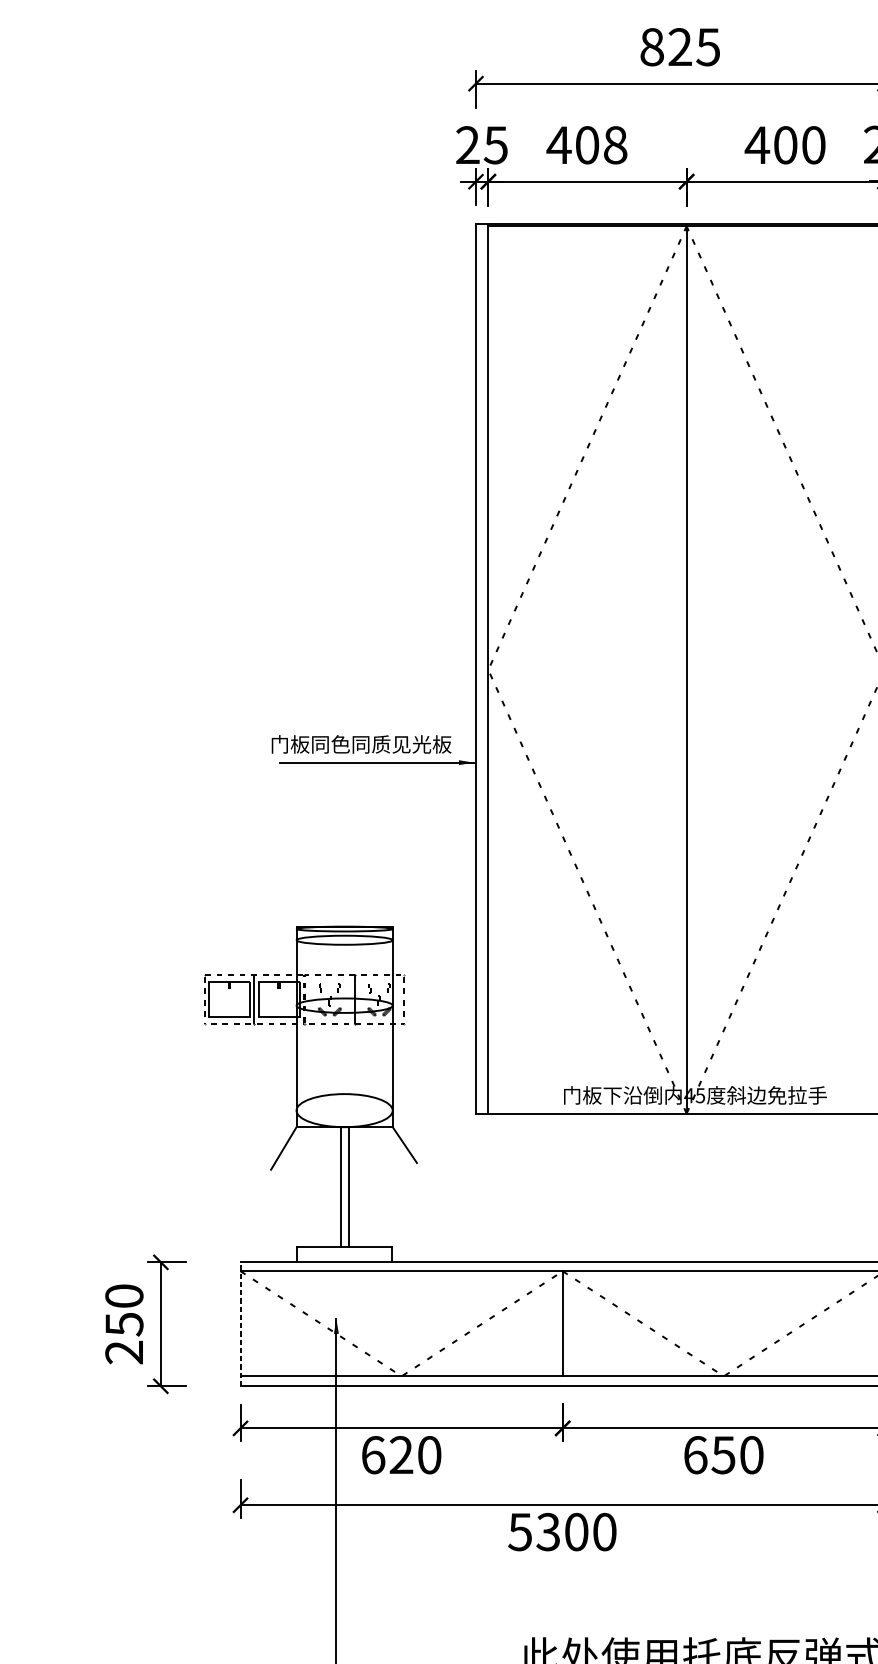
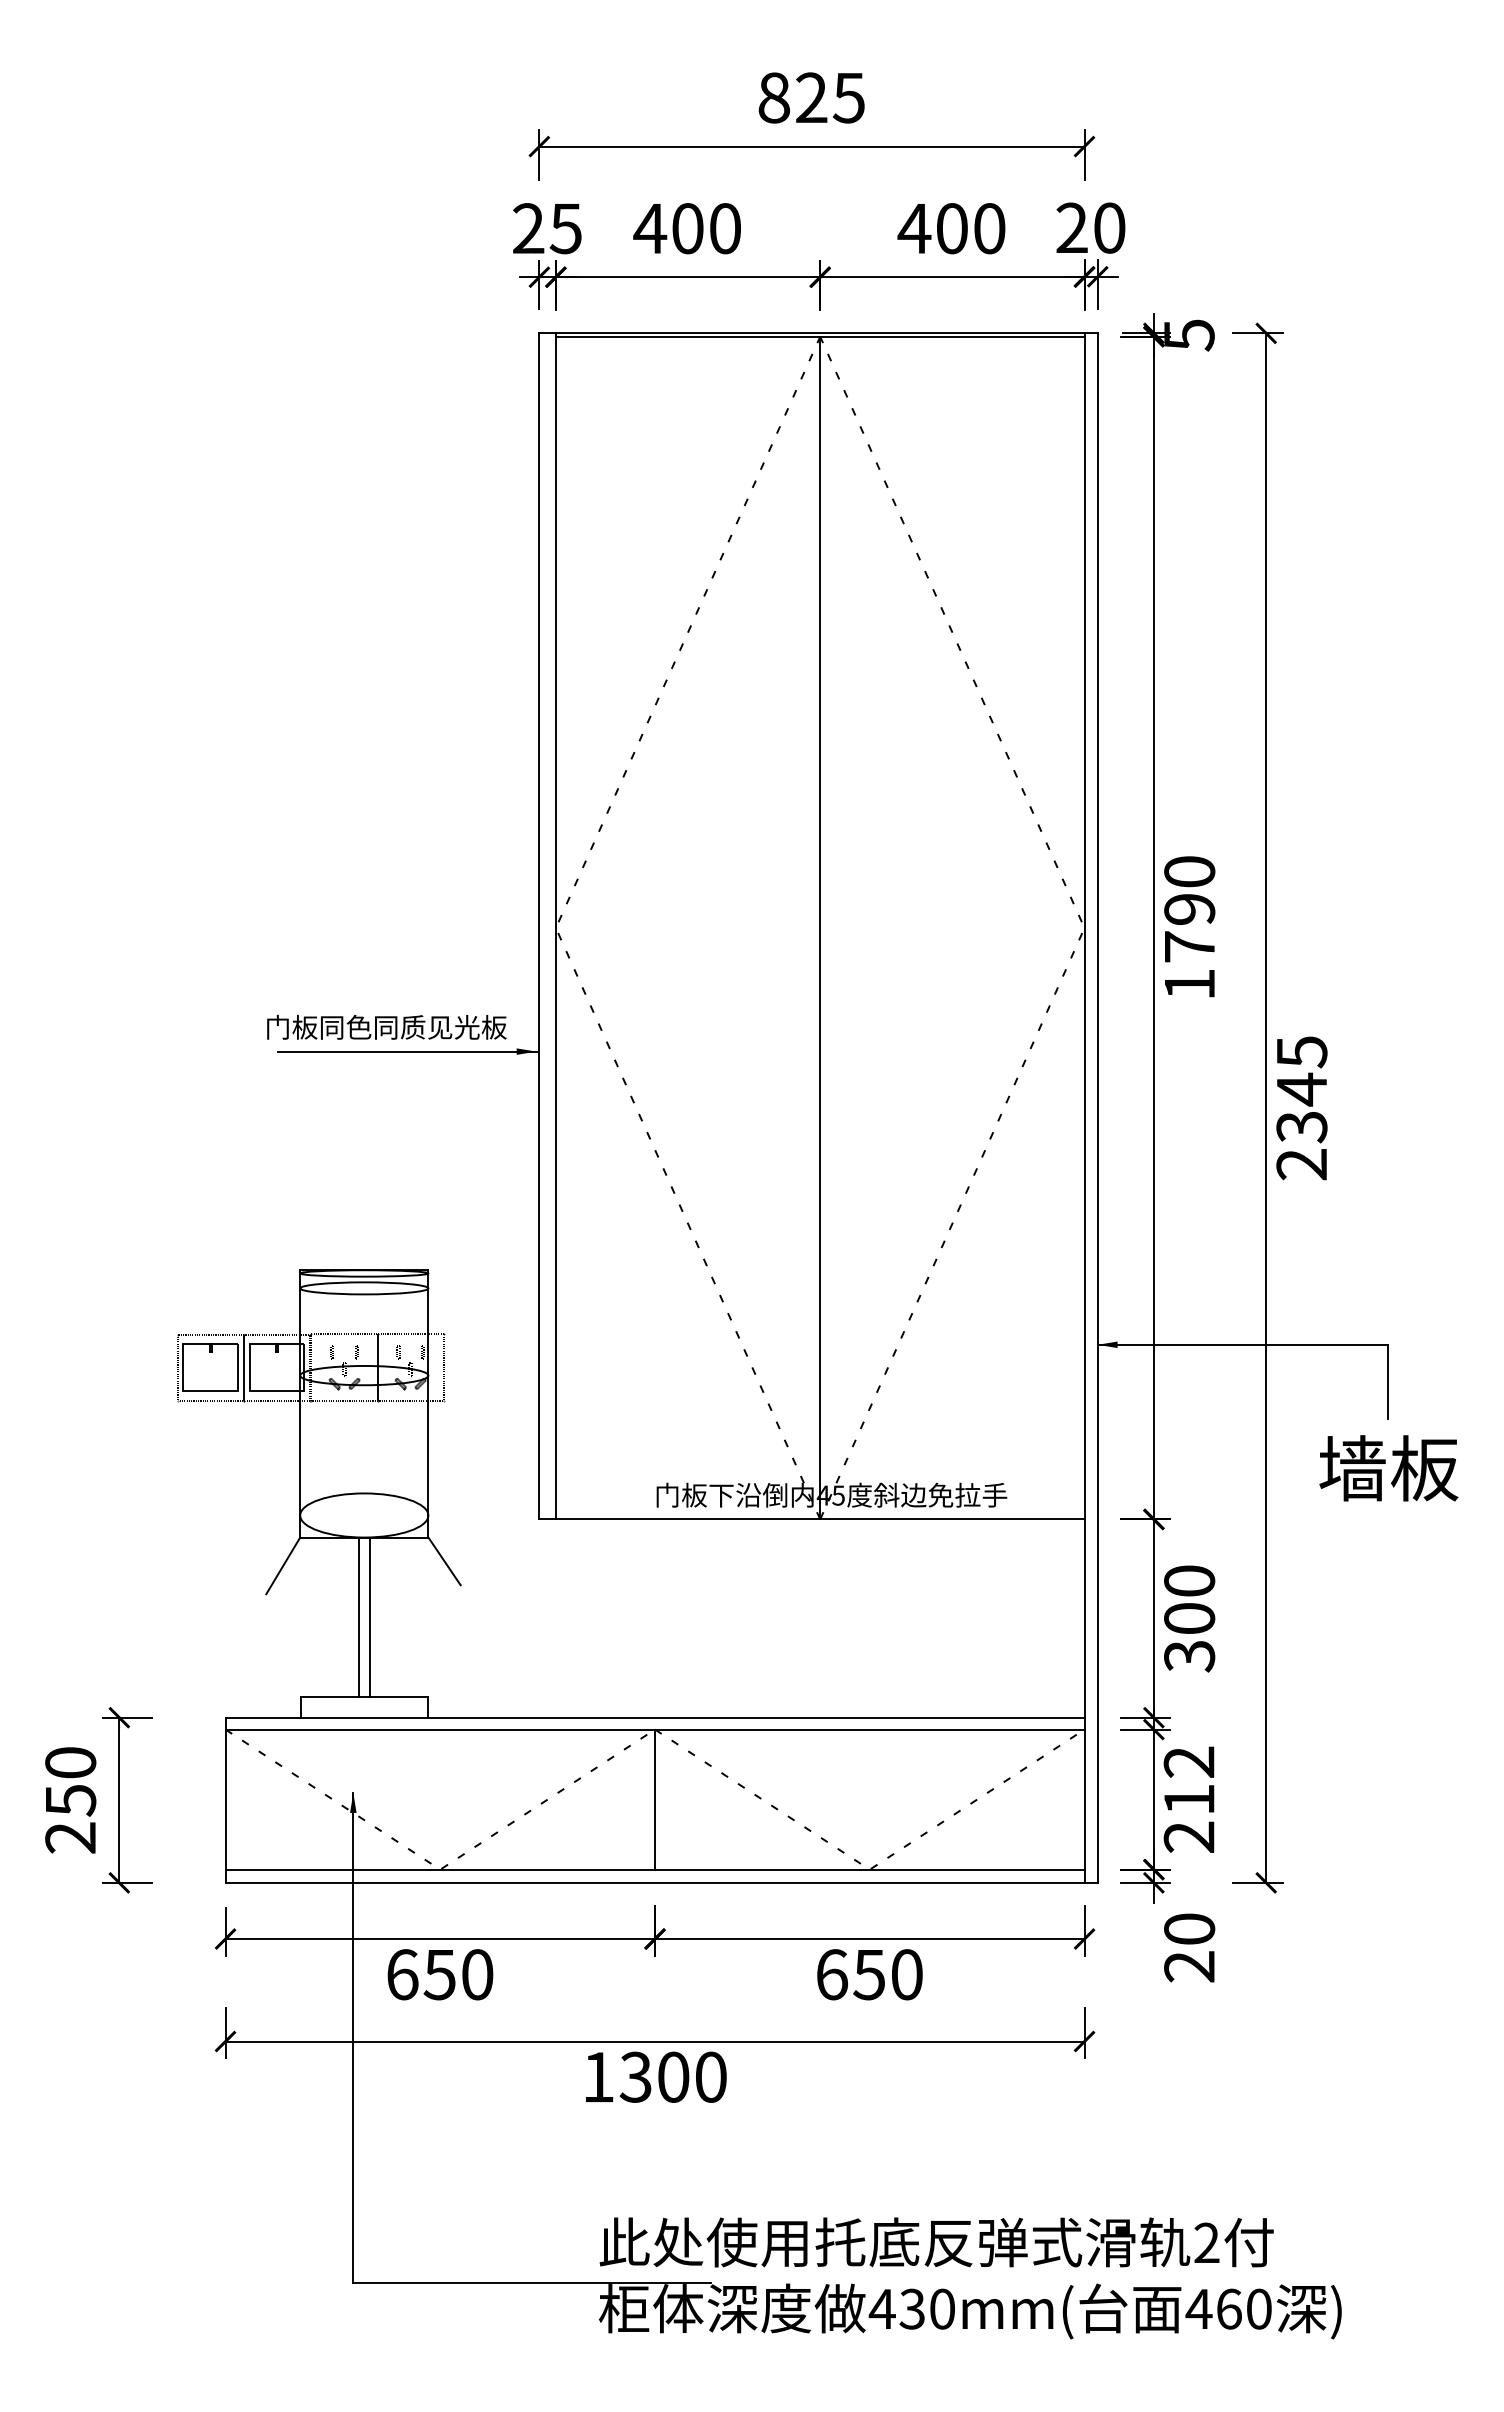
text: (615, 145) -> (725, 228), 408 -> 400
line: (240, 1324) -> (225, 1800), dashed -> solid
text: (401, 1454) -> (439, 1974), 620 -> 650
text: (519, 1532) -> (597, 2077), 5300 -> 1300

